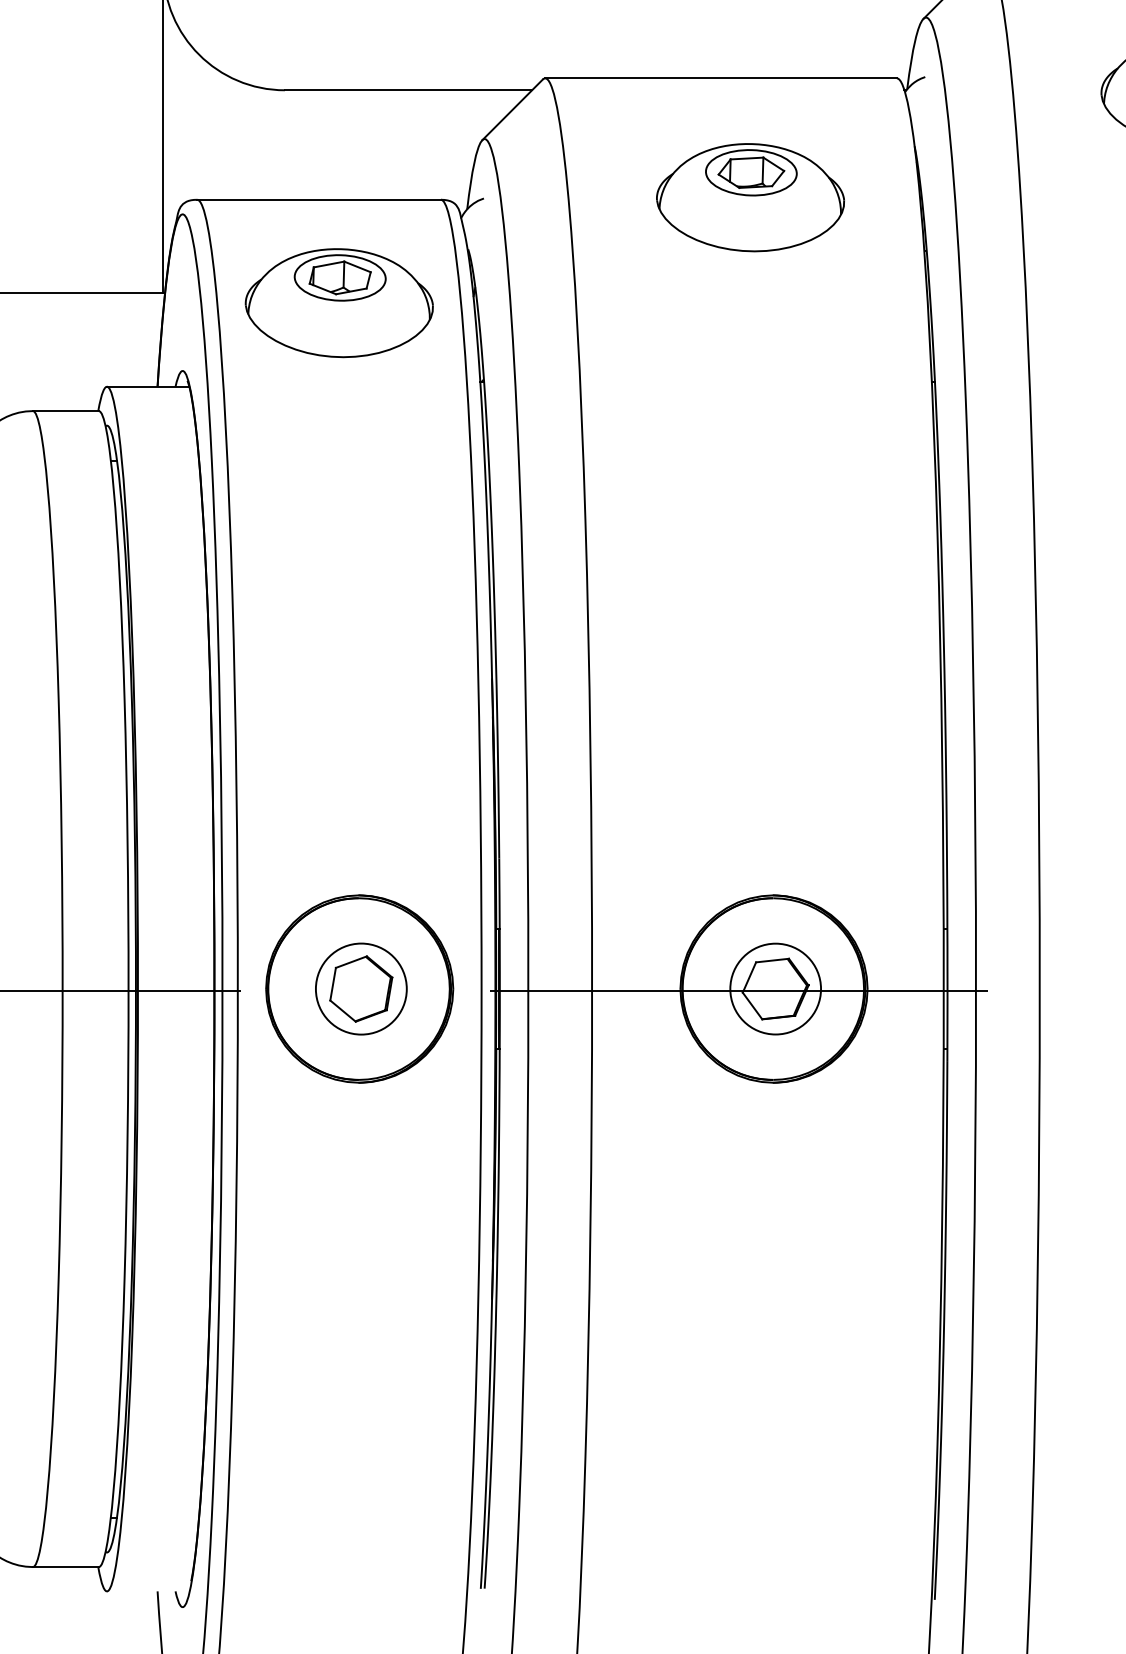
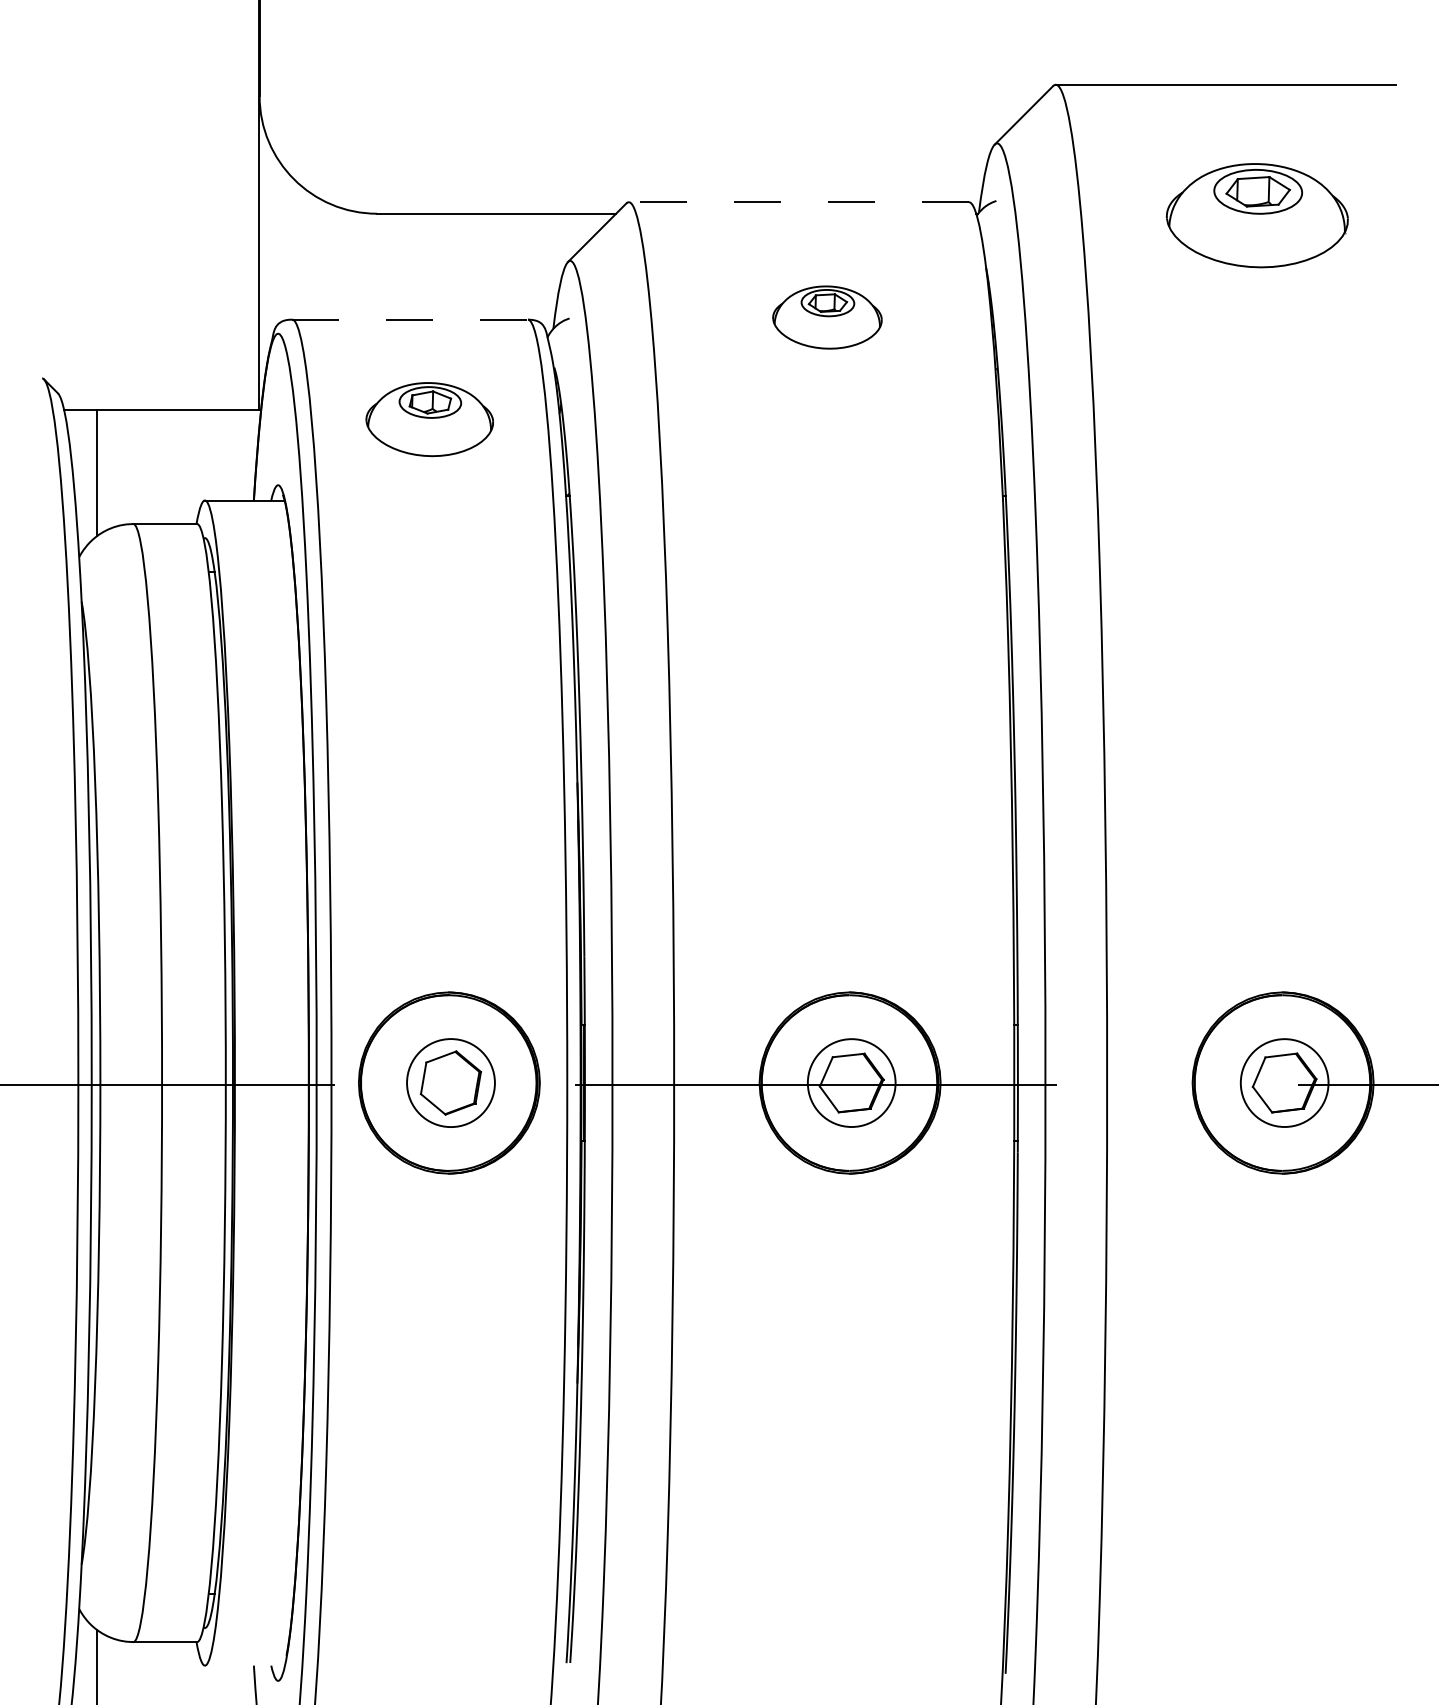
line: (720, 78) -> (798, 202), solid -> dashed
part: (750, 197) -> (827, 317), size x0.6
line: (319, 199) -> (410, 319), solid -> dashed
part: (339, 303) -> (429, 419), size x0.7

